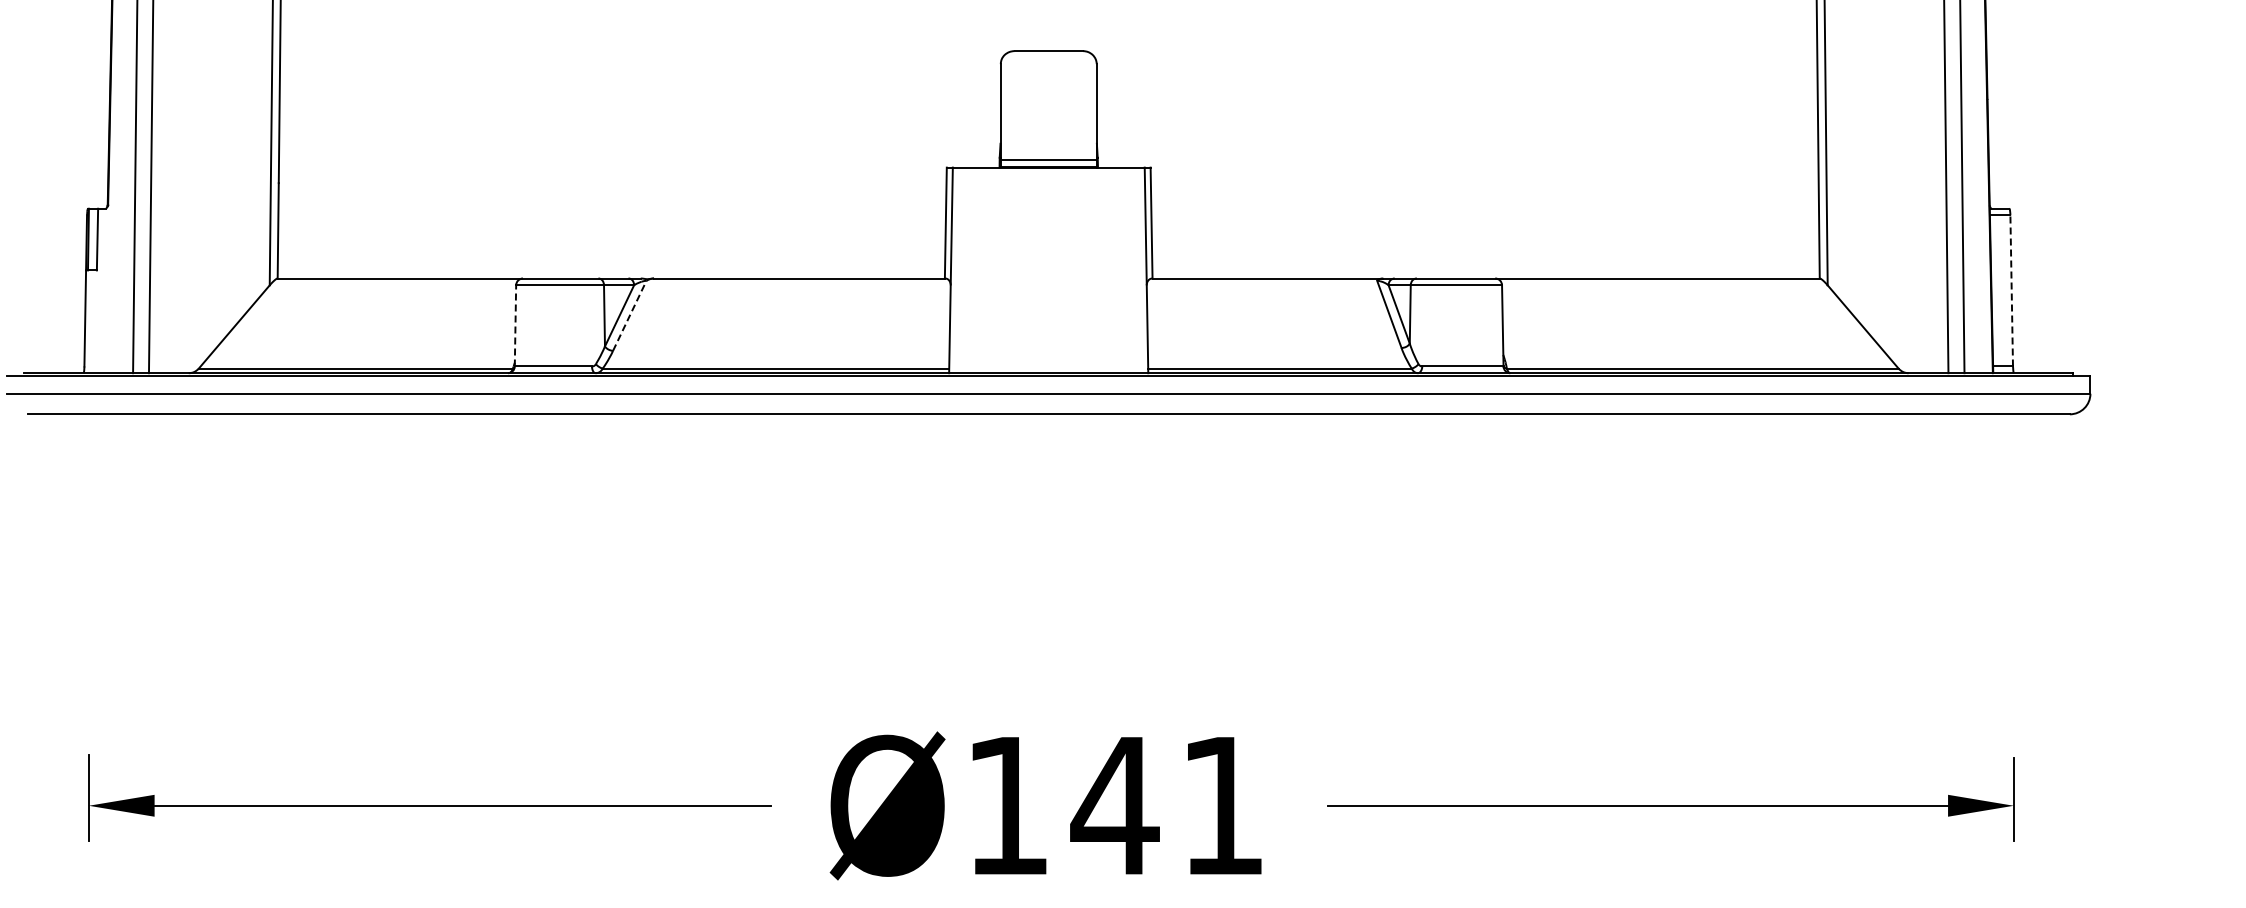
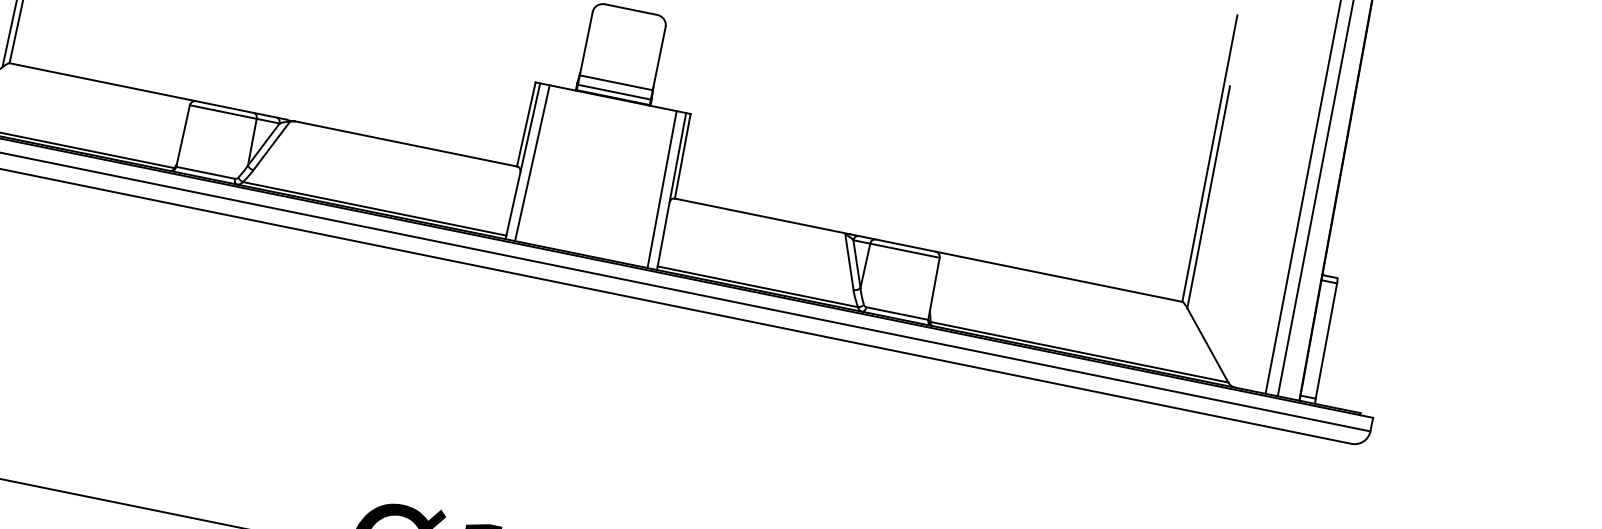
line: (1048, 147) -> (616, 82), added
line: (963, 270) -> (532, 163), added
line: (1133, 270) -> (661, 189), added
line: (2011, 290) -> (1326, 340), dashed -> solid
line: (629, 315) -> (271, 145), dashed -> solid
line: (515, 325) -> (183, 135), dashed -> solid

